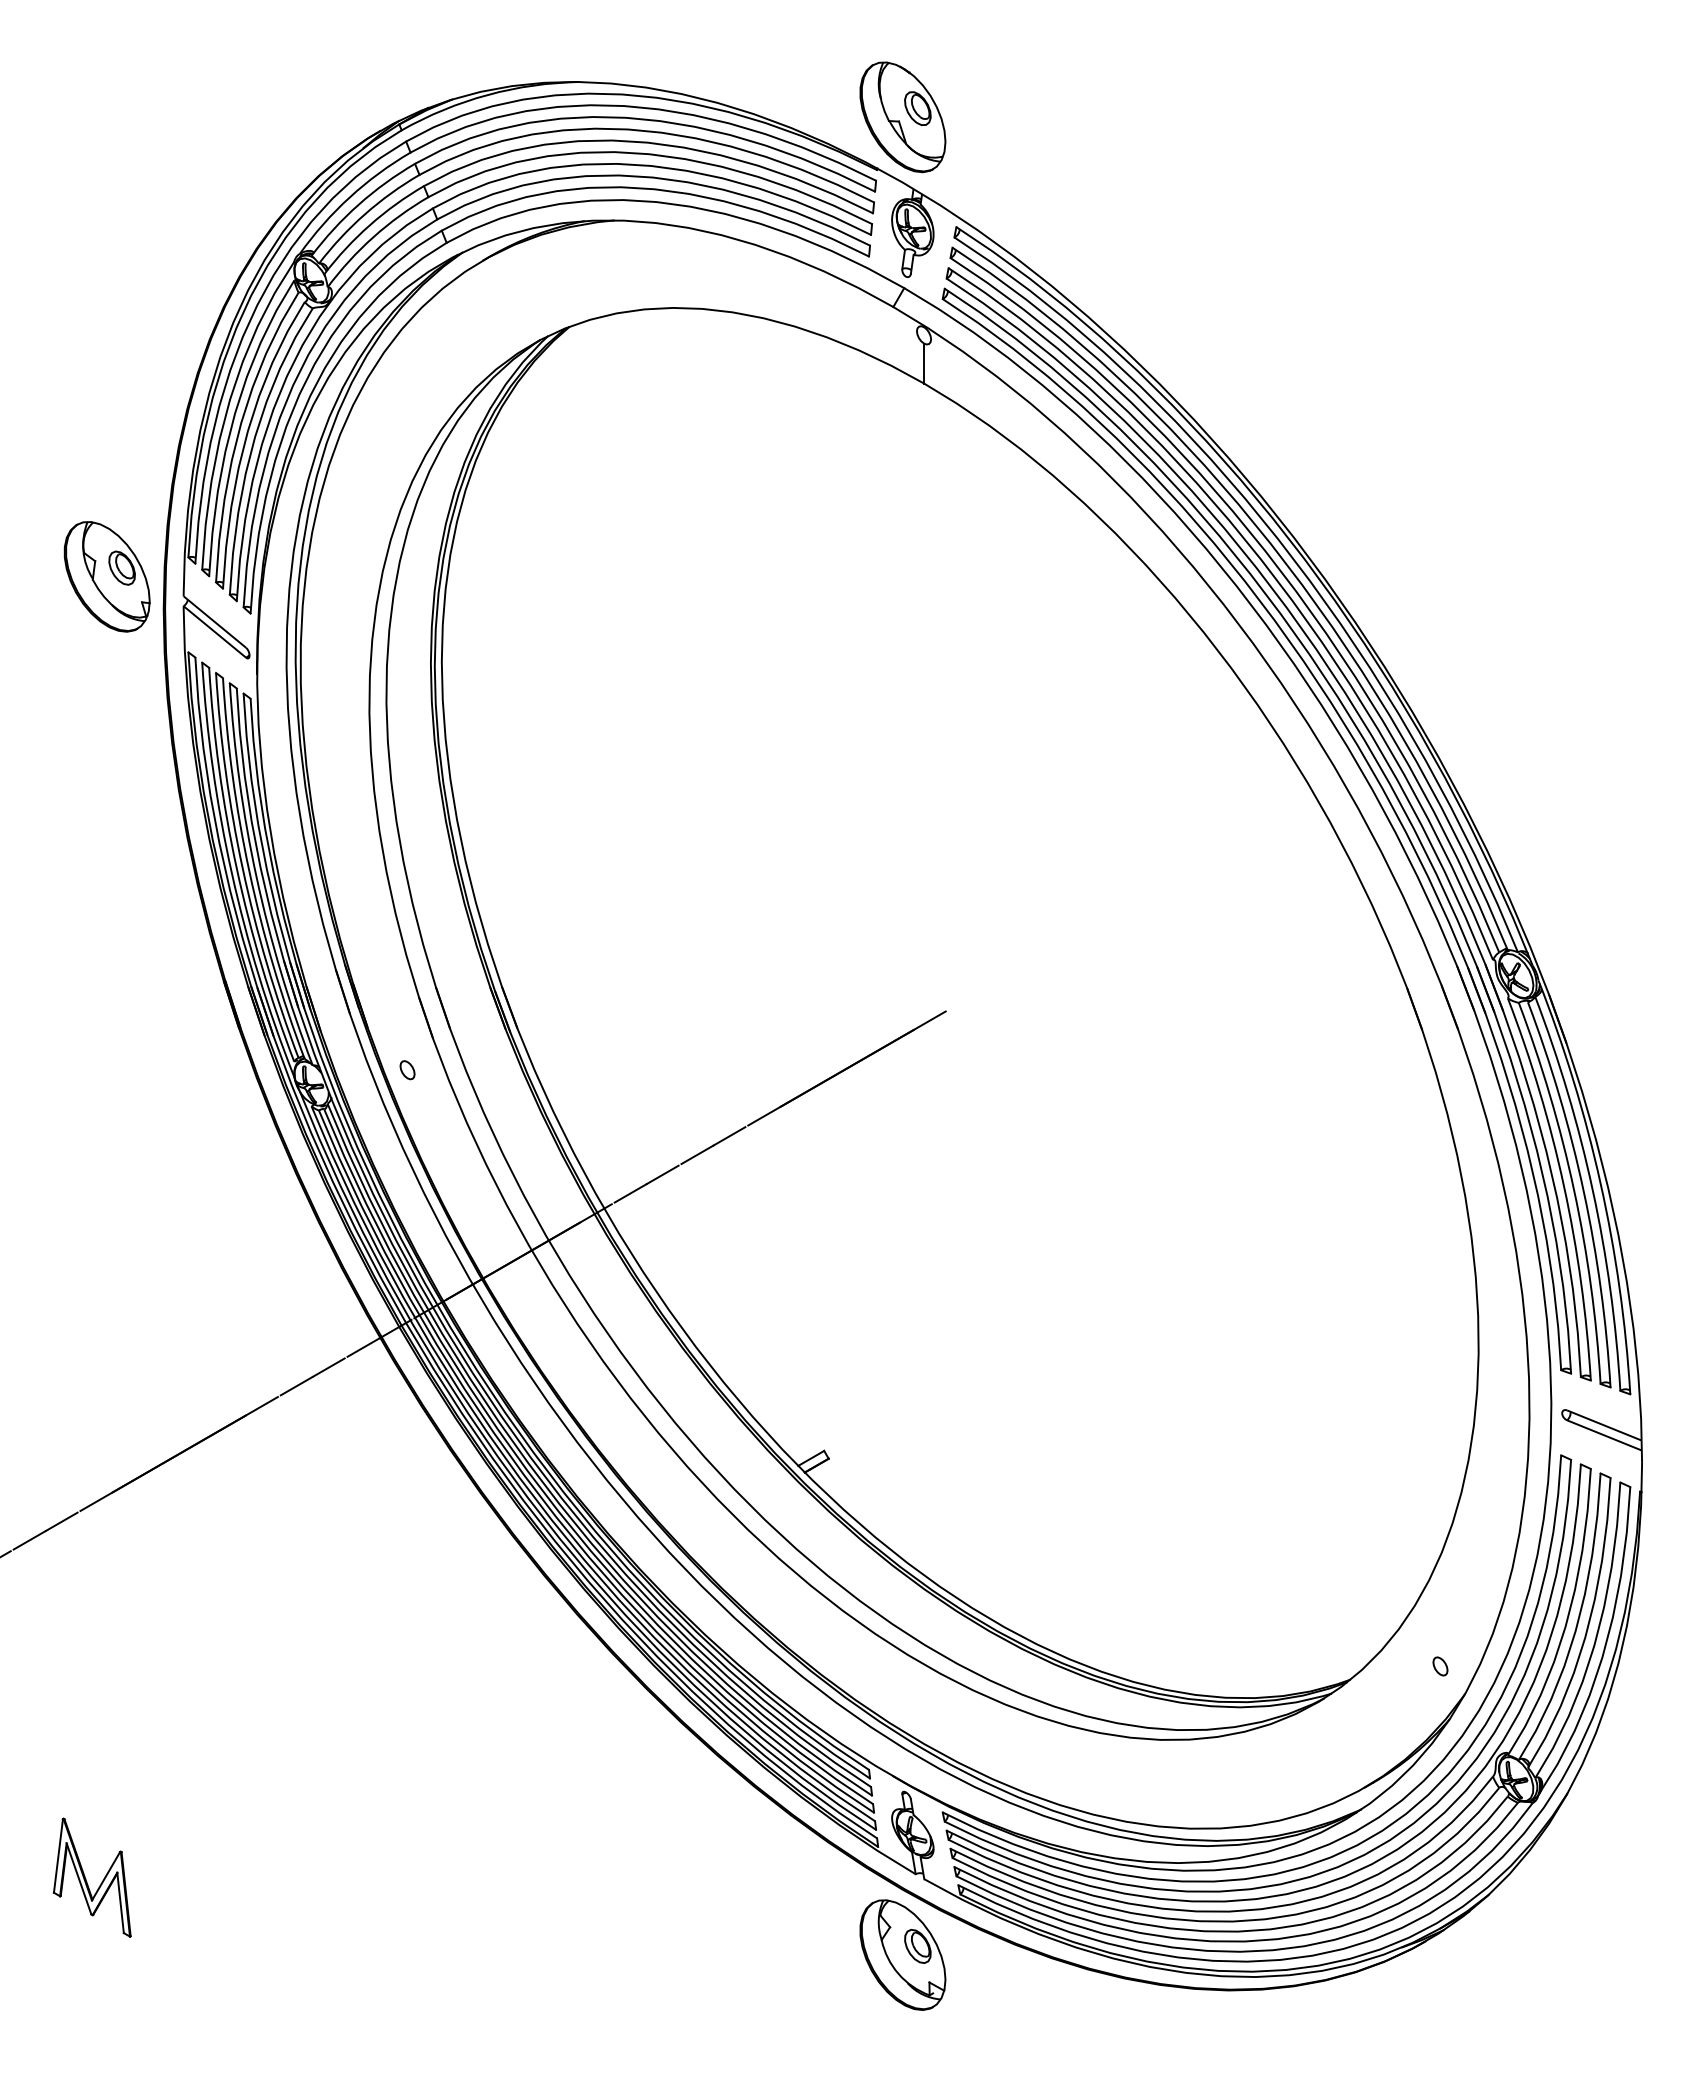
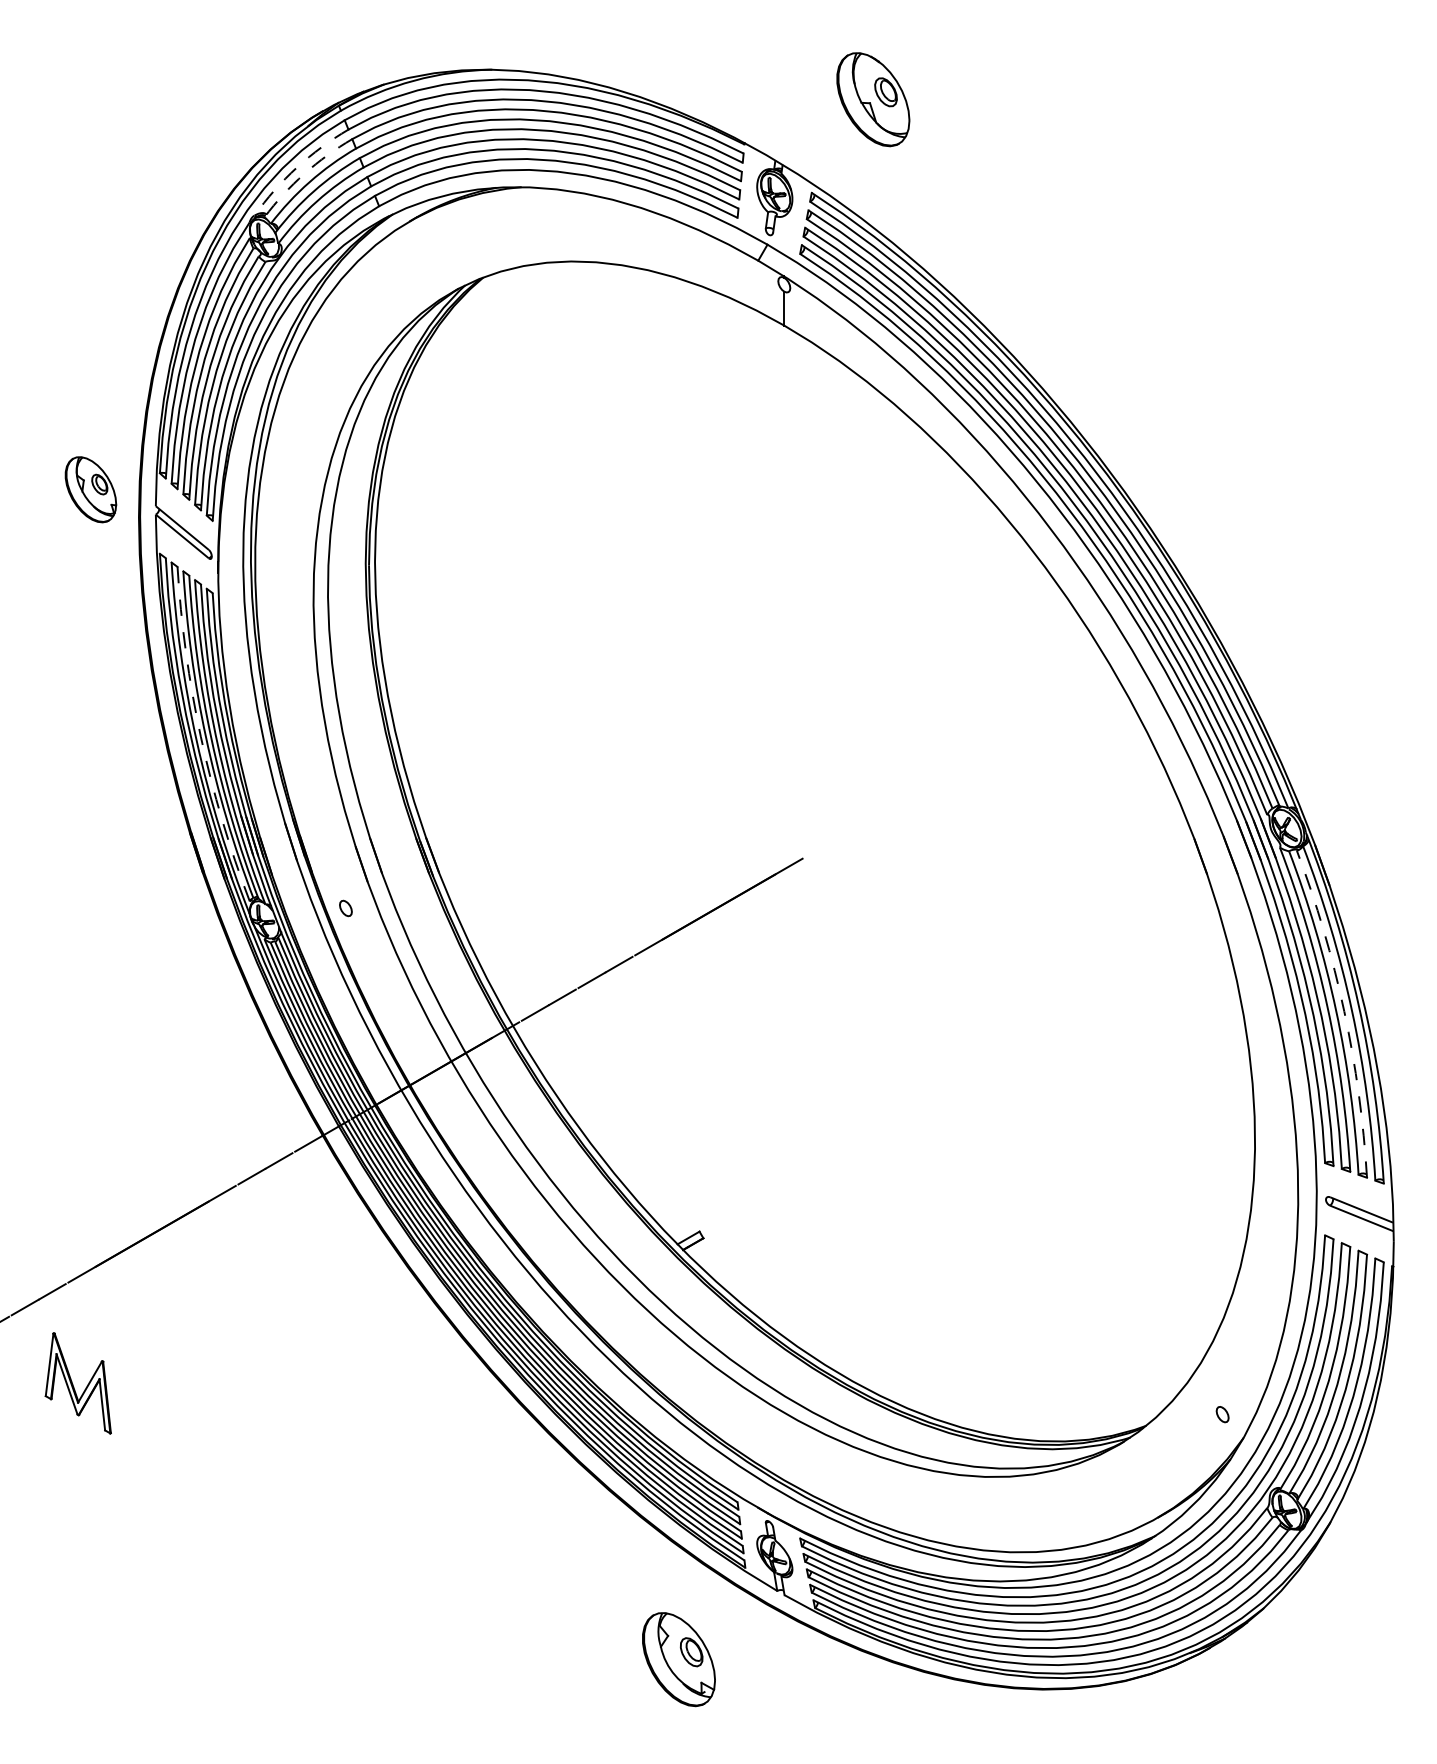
part: (902, 117) -> (872, 99), moved
arc: (349, 197) -> (296, 167), solid -> dashed
arc: (358, 204) -> (304, 173), solid -> dashed
part: (106, 576) -> (90, 489), size x0.7
arc: (236, 868) -> (200, 737), solid -> dashed
arc: (1583, 1191) -> (1344, 1011), solid -> dashed
part: (86, 1878) -> (73, 1384), moved
part: (902, 1954) -> (678, 1659), moved

